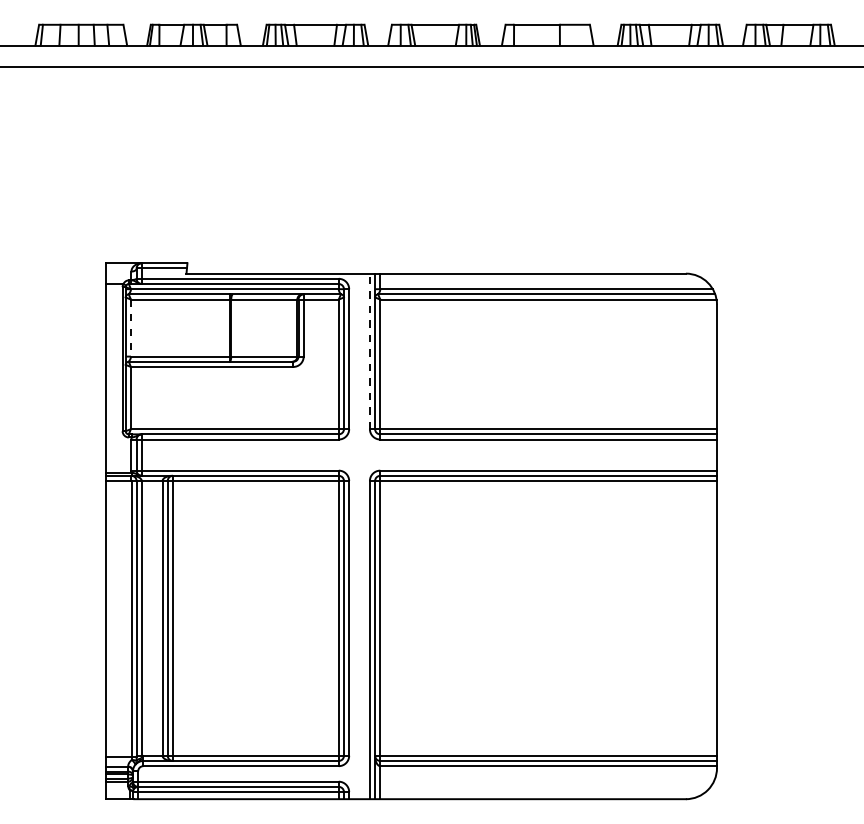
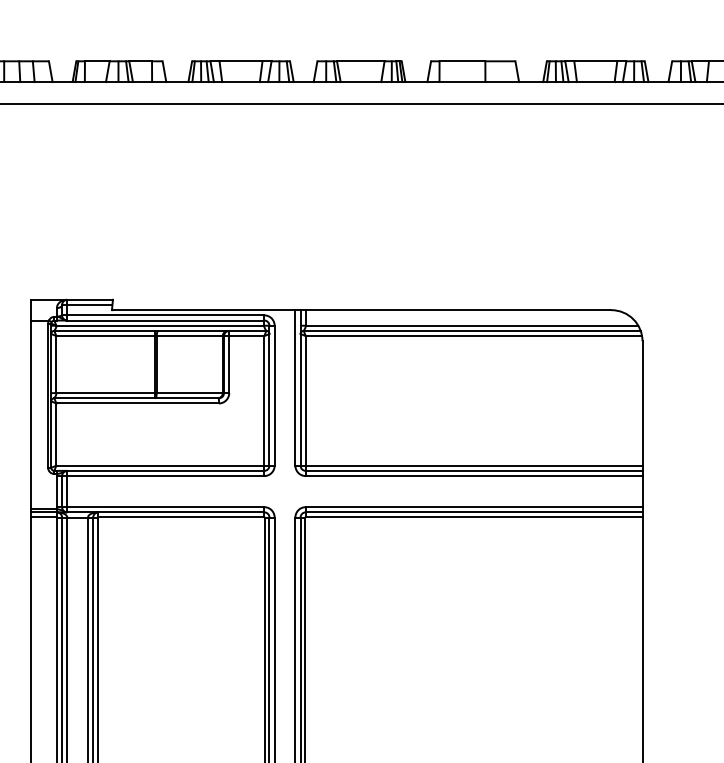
line: (130, 328) -> (55, 365), dashed -> solid
line: (369, 351) -> (294, 388), dashed -> solid

